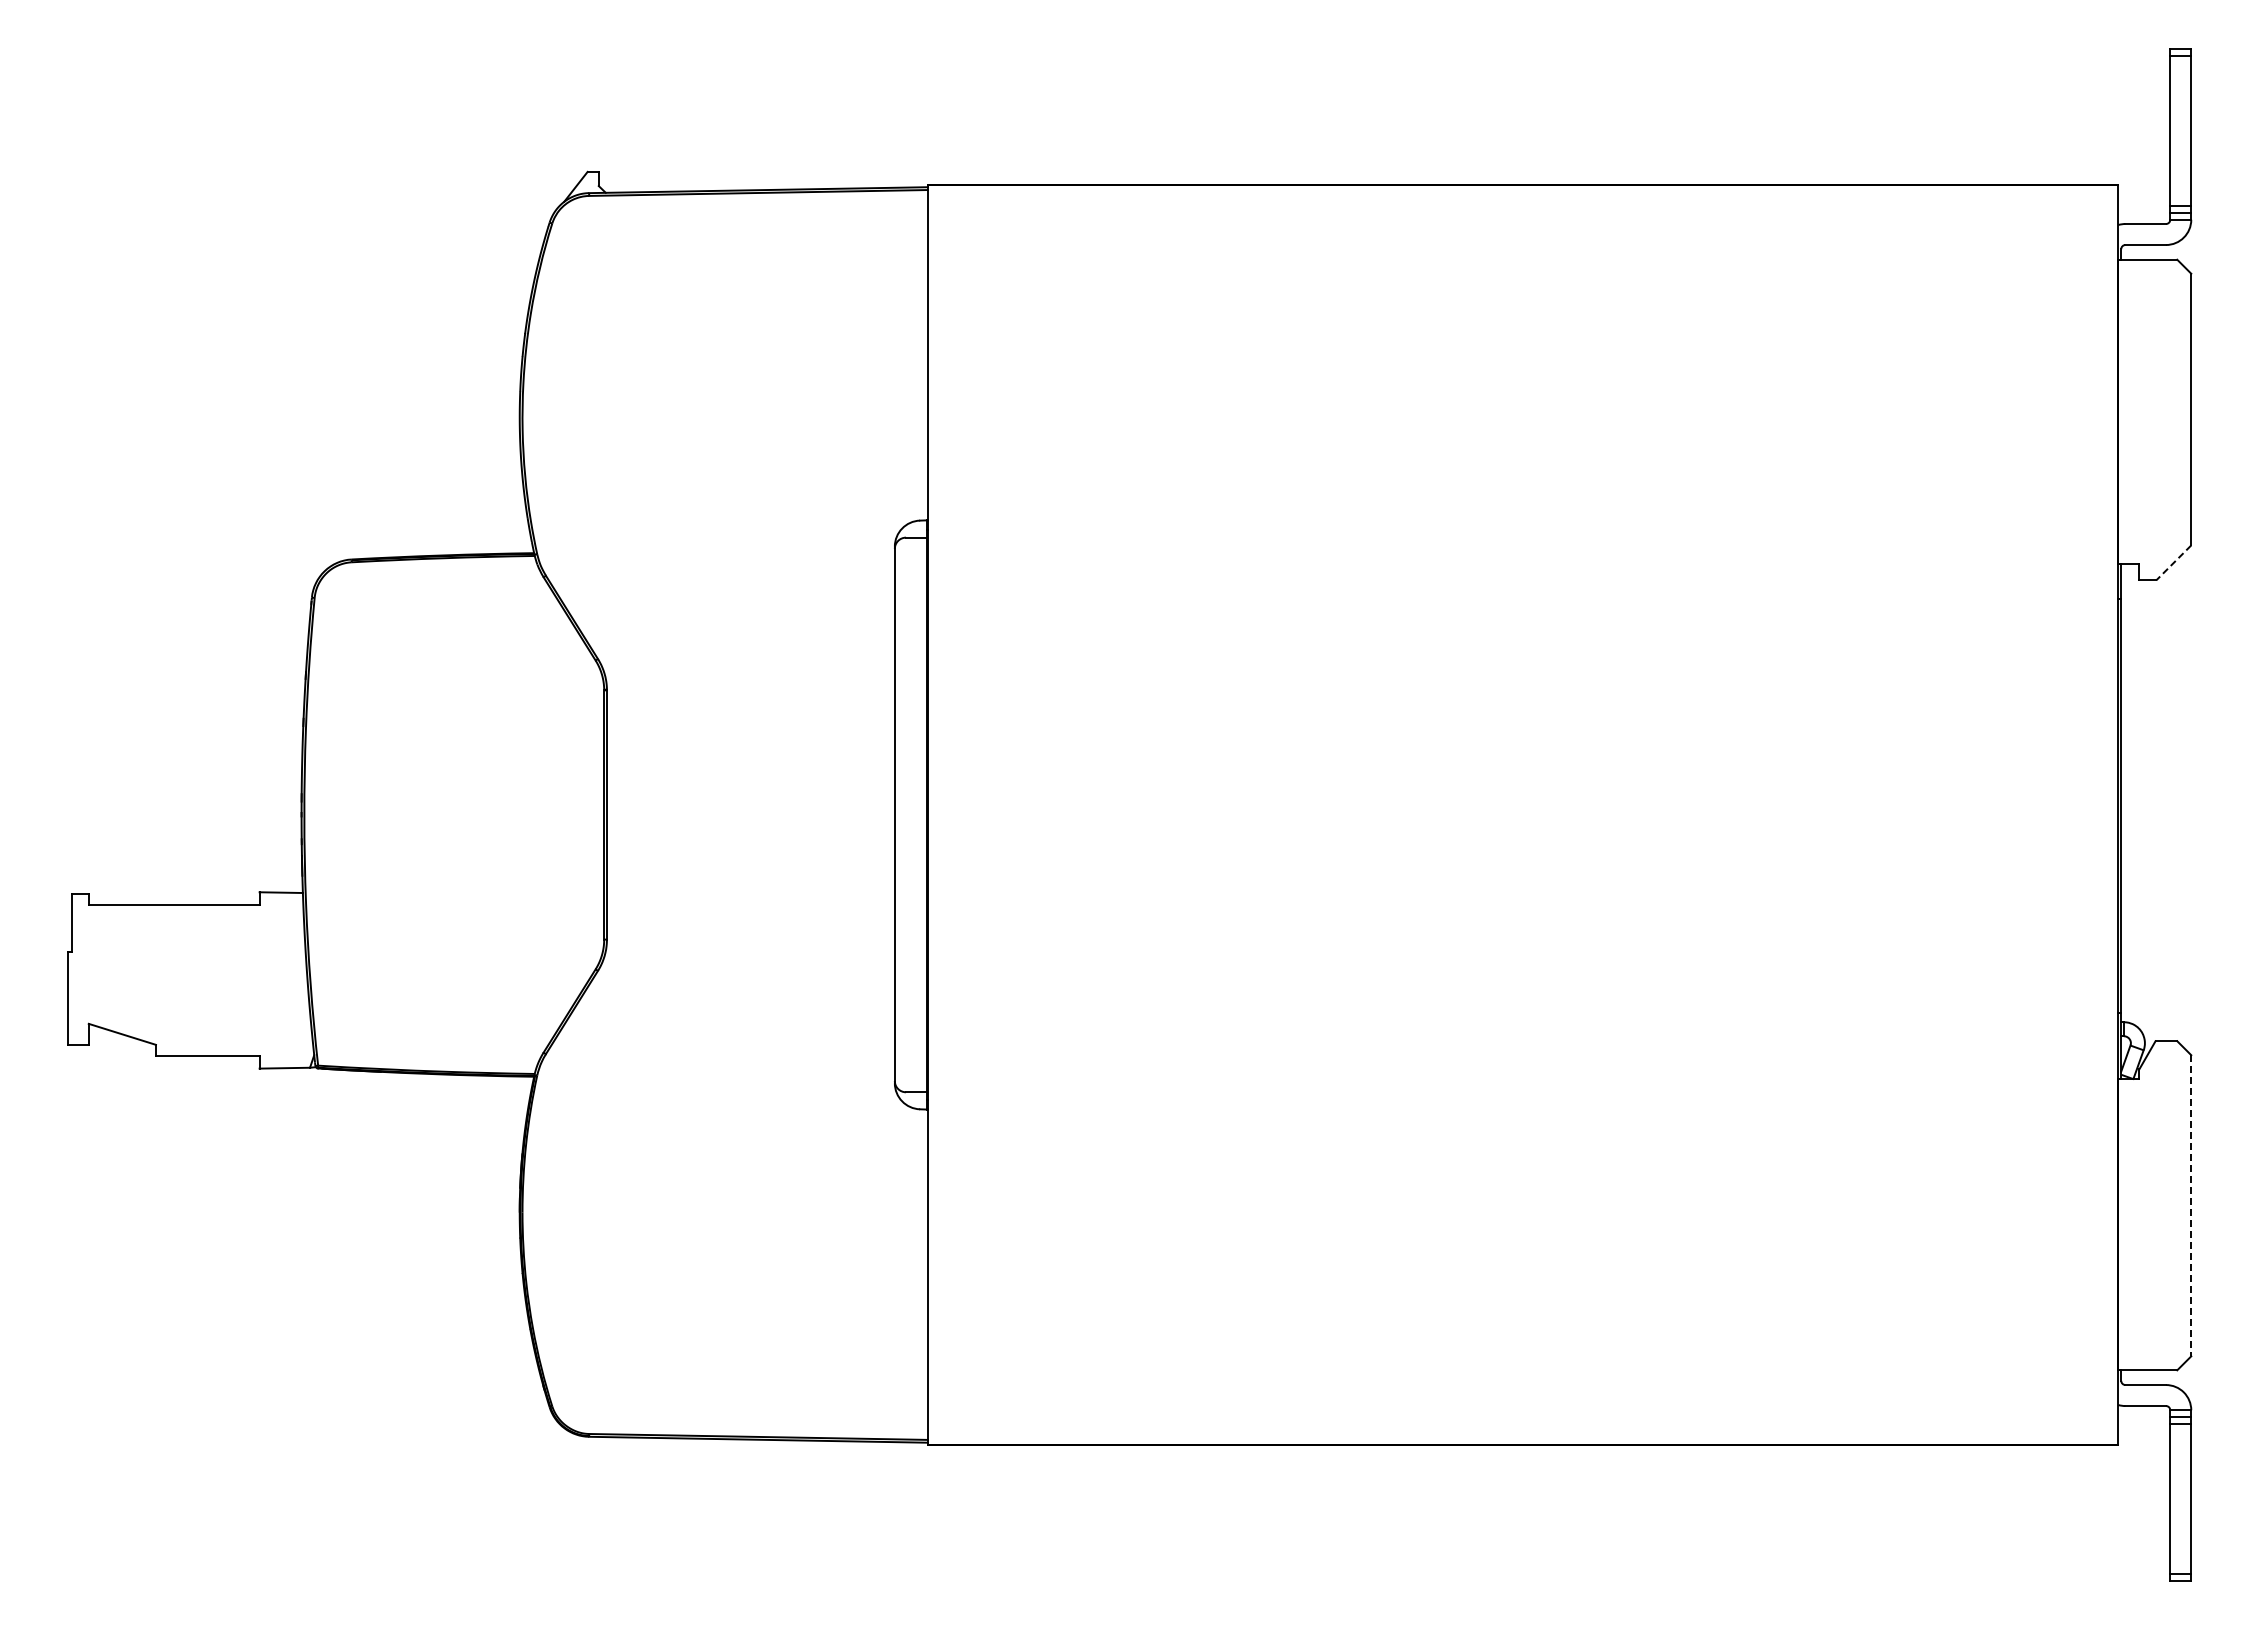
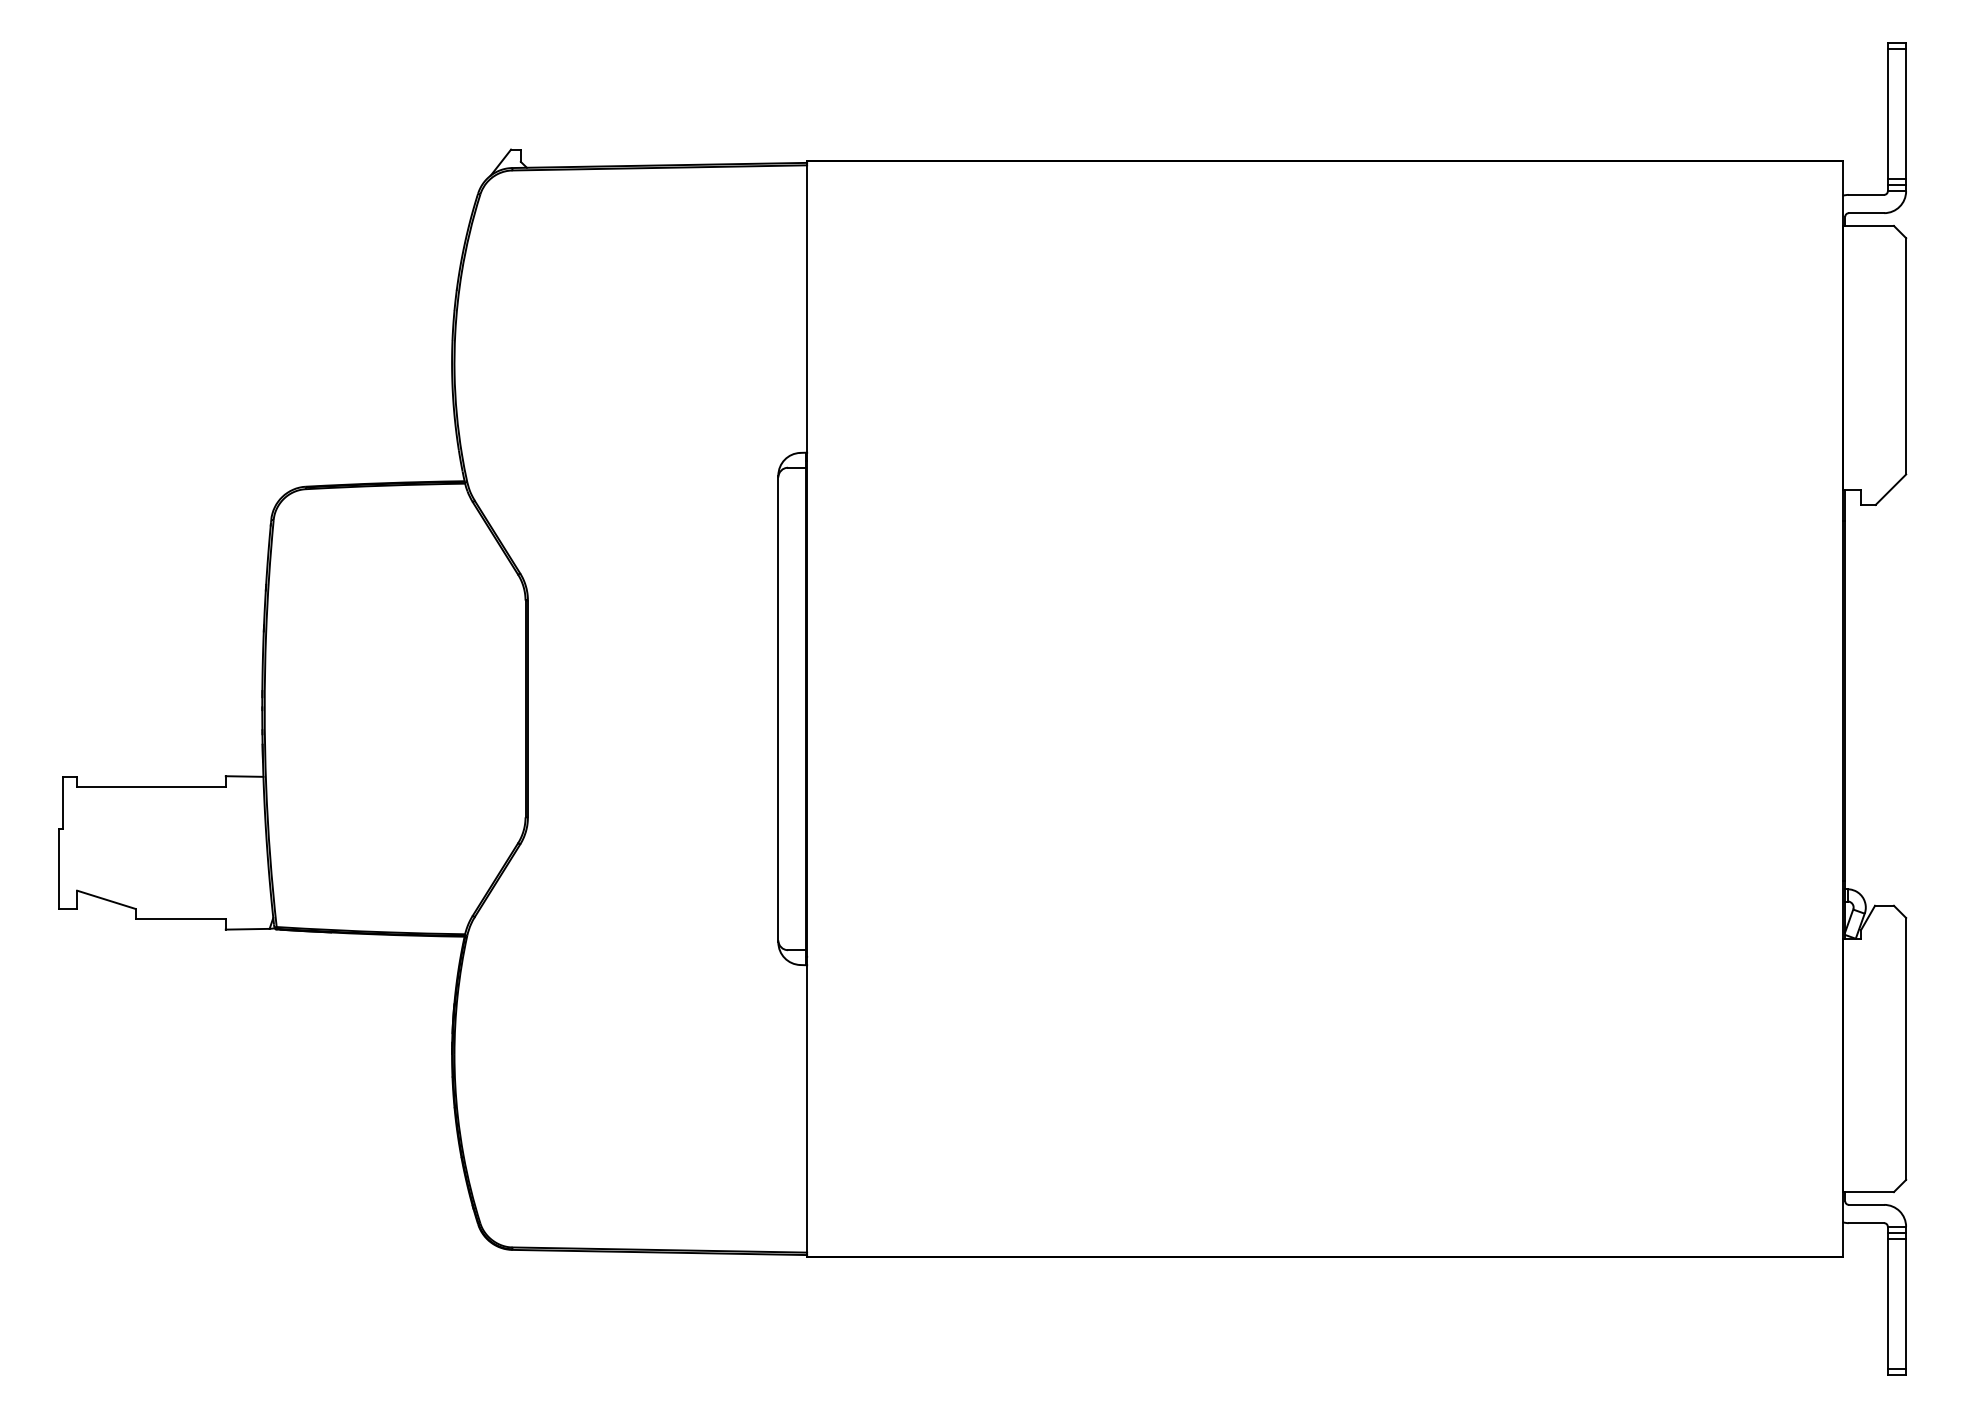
line: (2173, 562) -> (1890, 489), dashed -> solid
line: (2191, 1205) -> (1906, 1048), dashed -> solid

